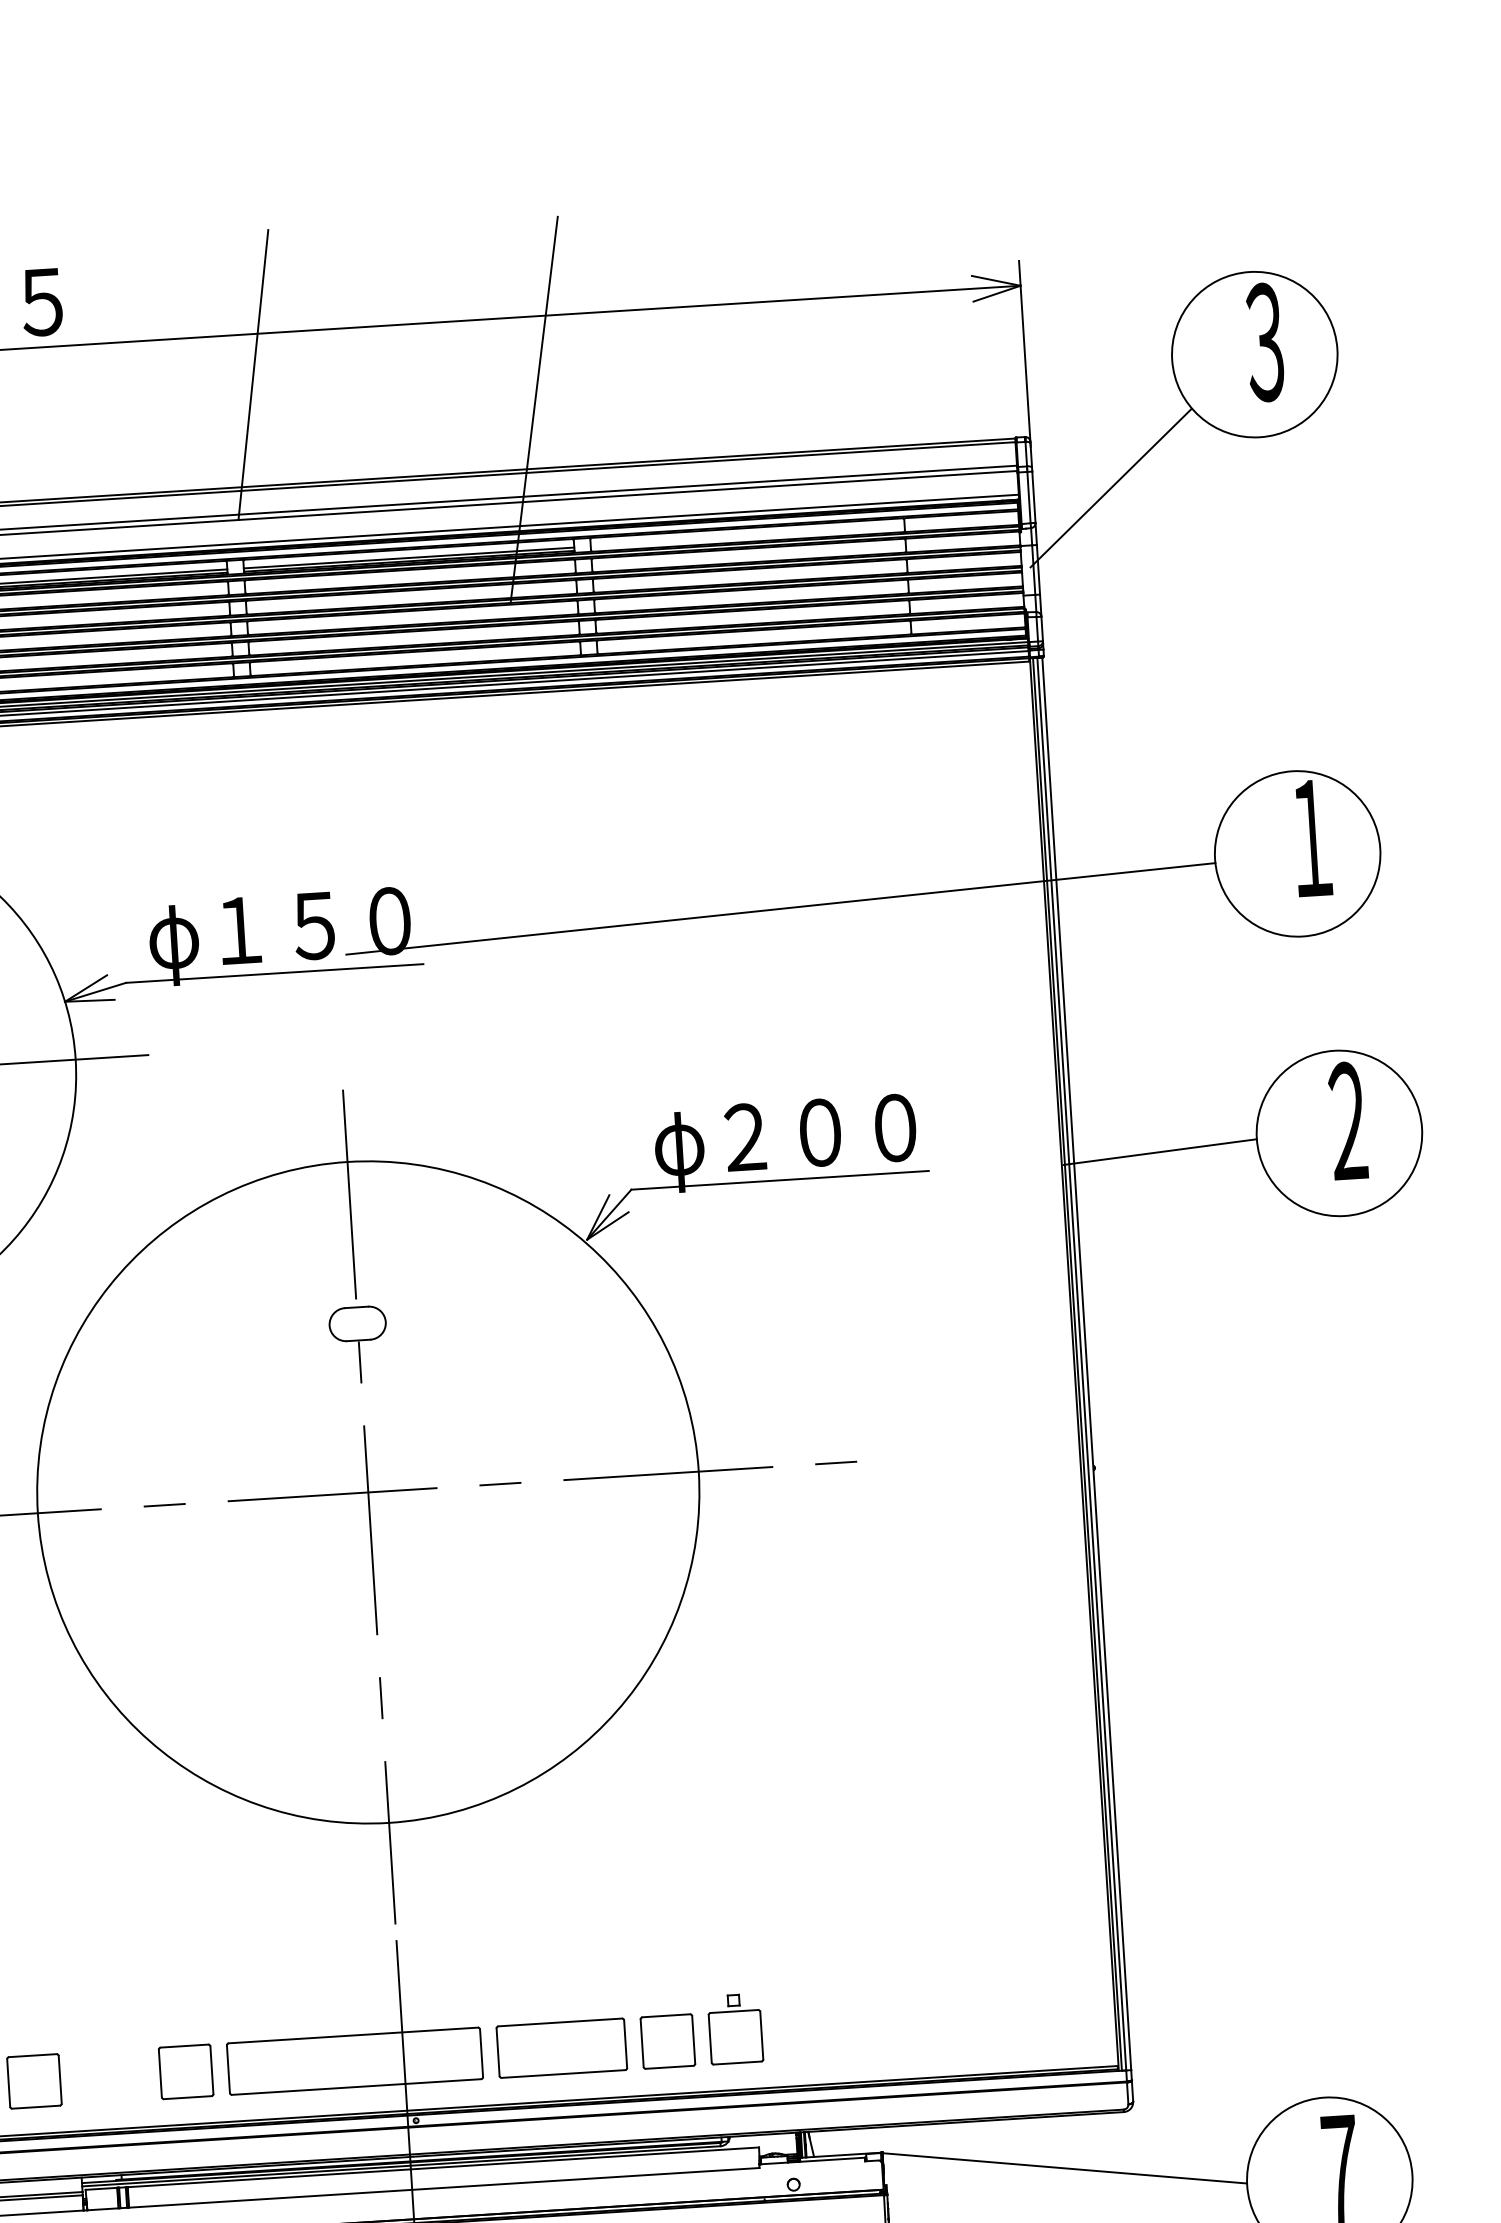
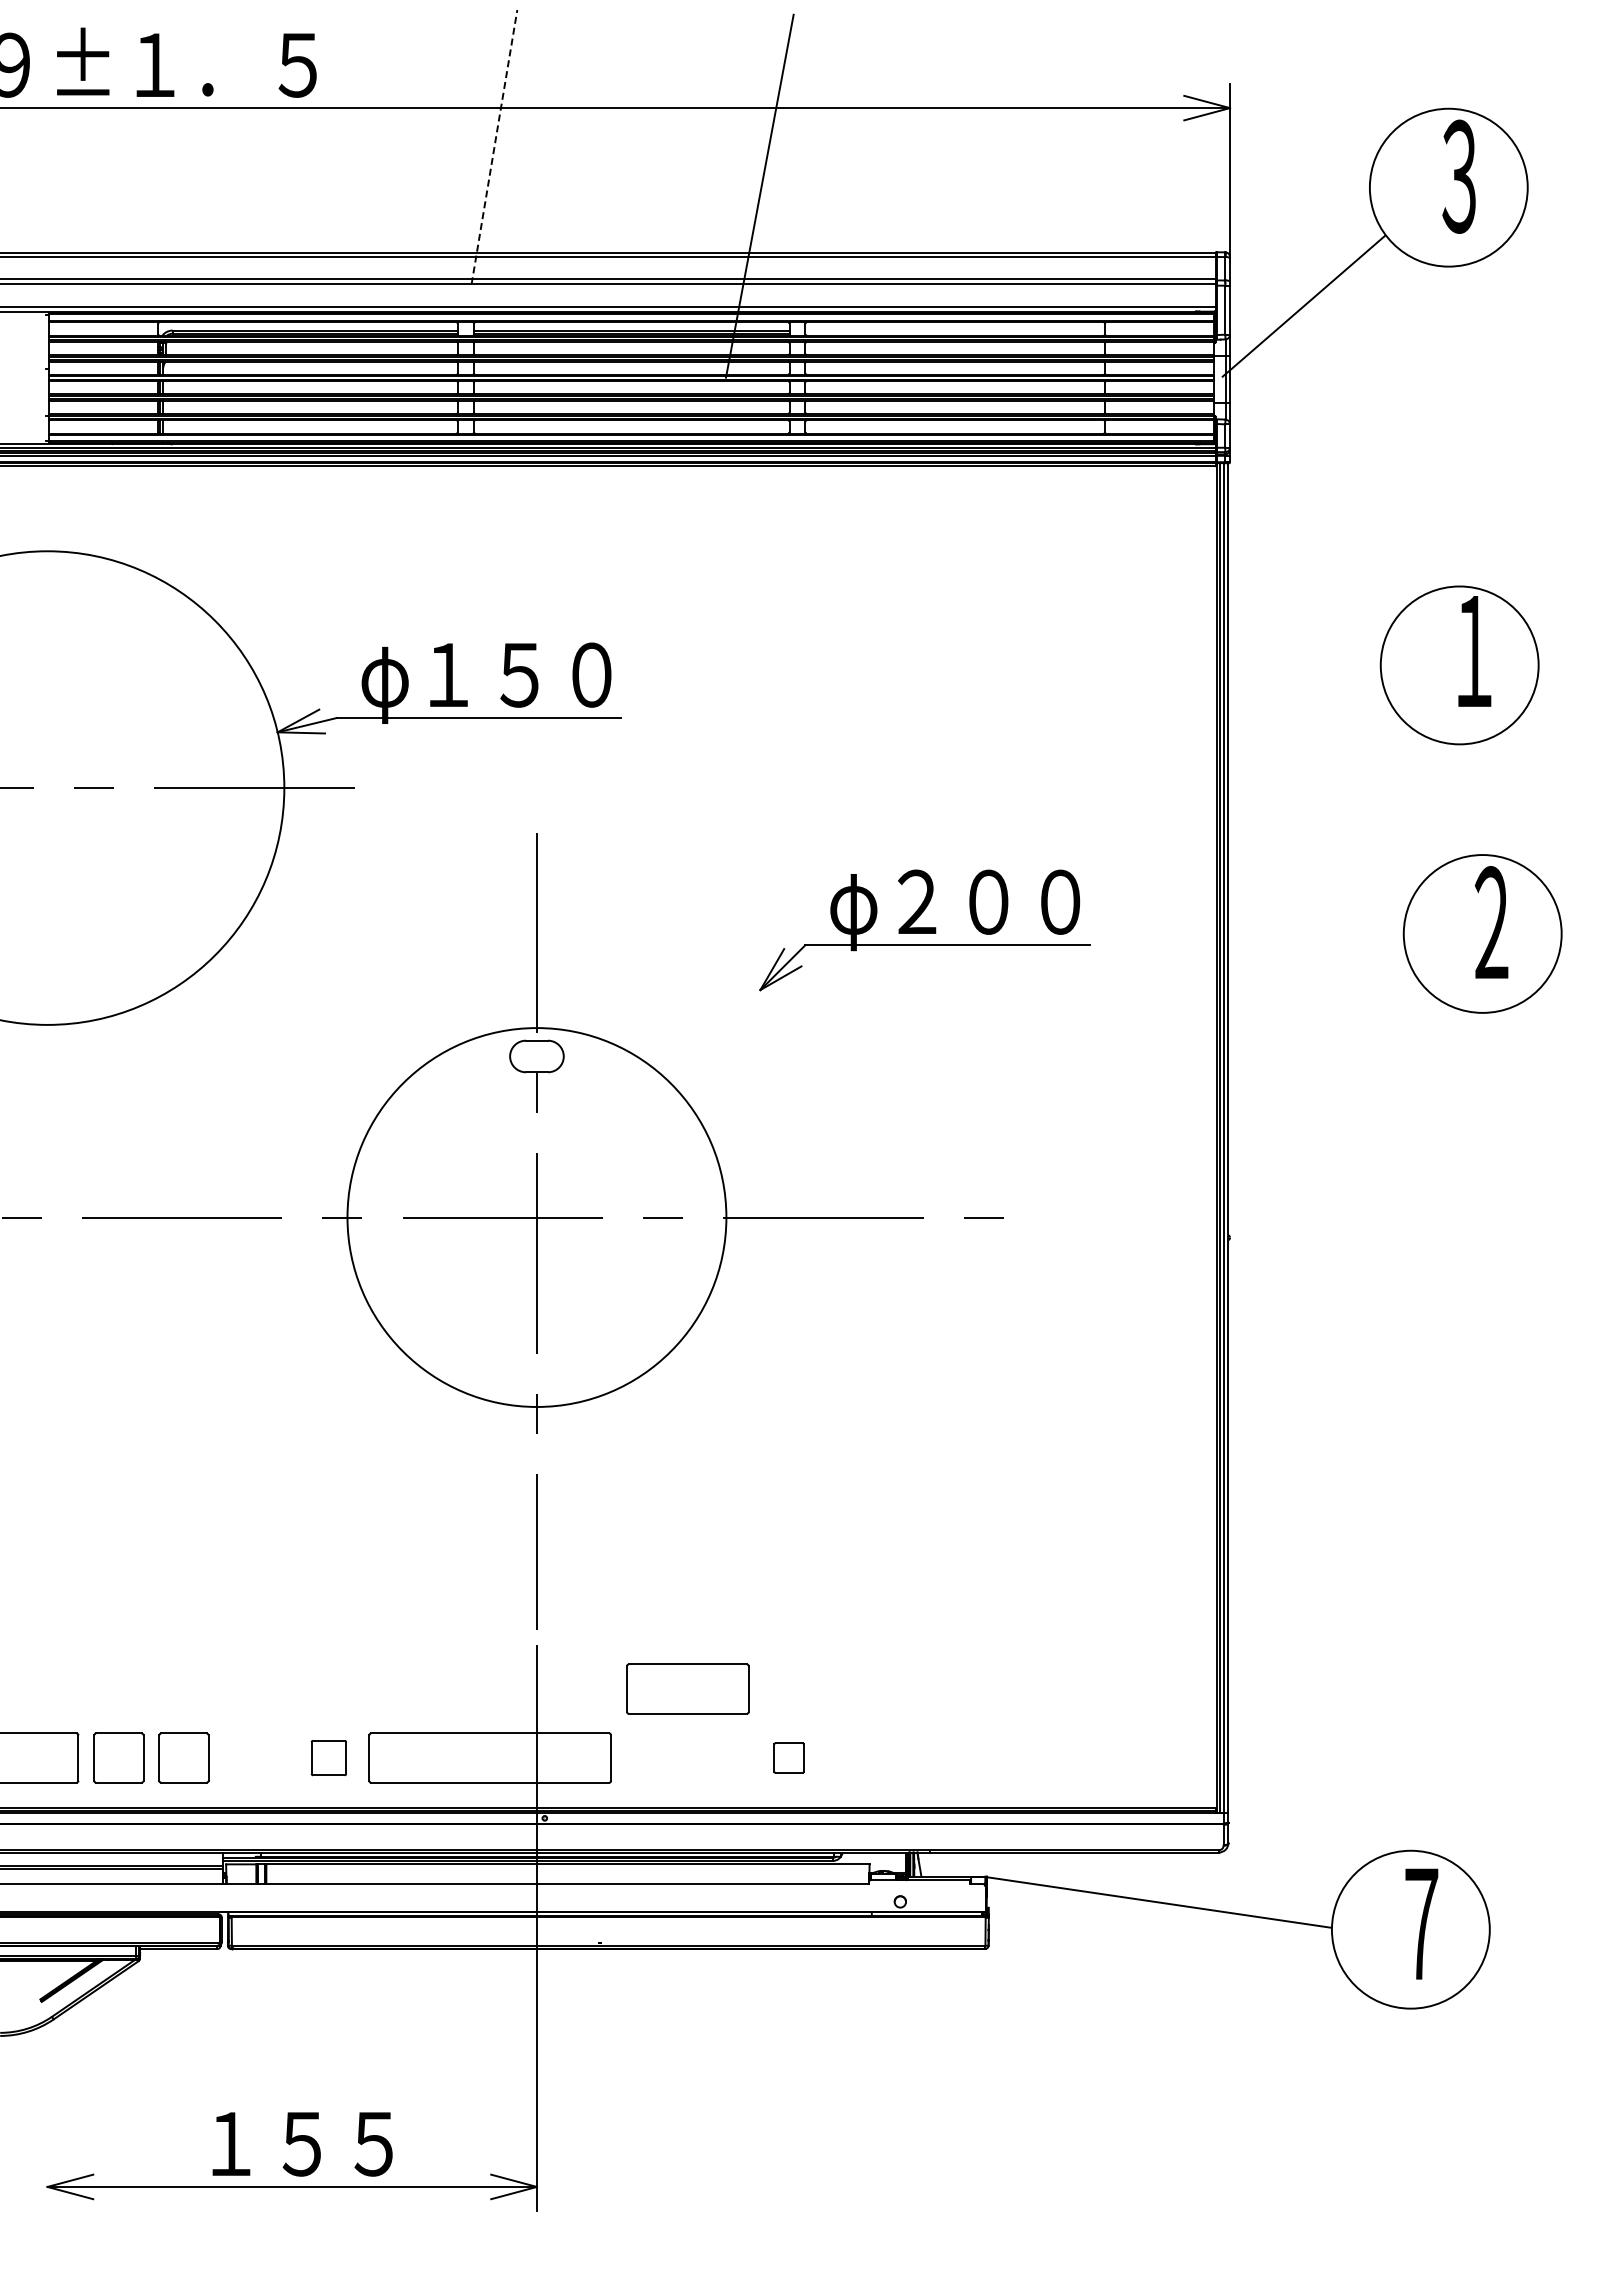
line: (253, 375) -> (494, 147), solid -> dashed
line: (780, 908) -> (964, 686), removed
line: (1159, 1151) -> (1310, 940), removed
circle: (367, 1492) -> (536, 1217), size x0.6
part: (734, 2029) -> (853, 1750), removed
part: (667, 2040) -> (788, 1757), size x0.6
part: (561, 2047) -> (687, 1688), moved
part: (185, 2071) -> (328, 1757), size x0.7

